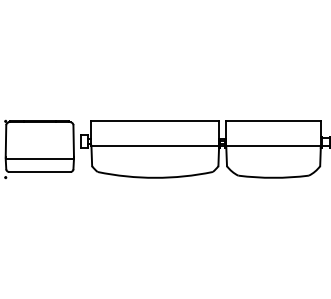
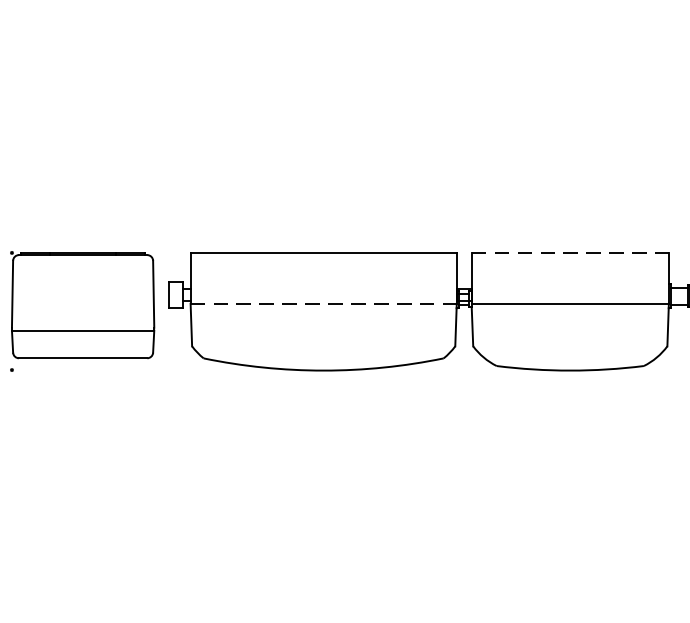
line: (274, 121) -> (572, 253), solid -> dashed
line: (155, 145) -> (324, 303), solid -> dashed

